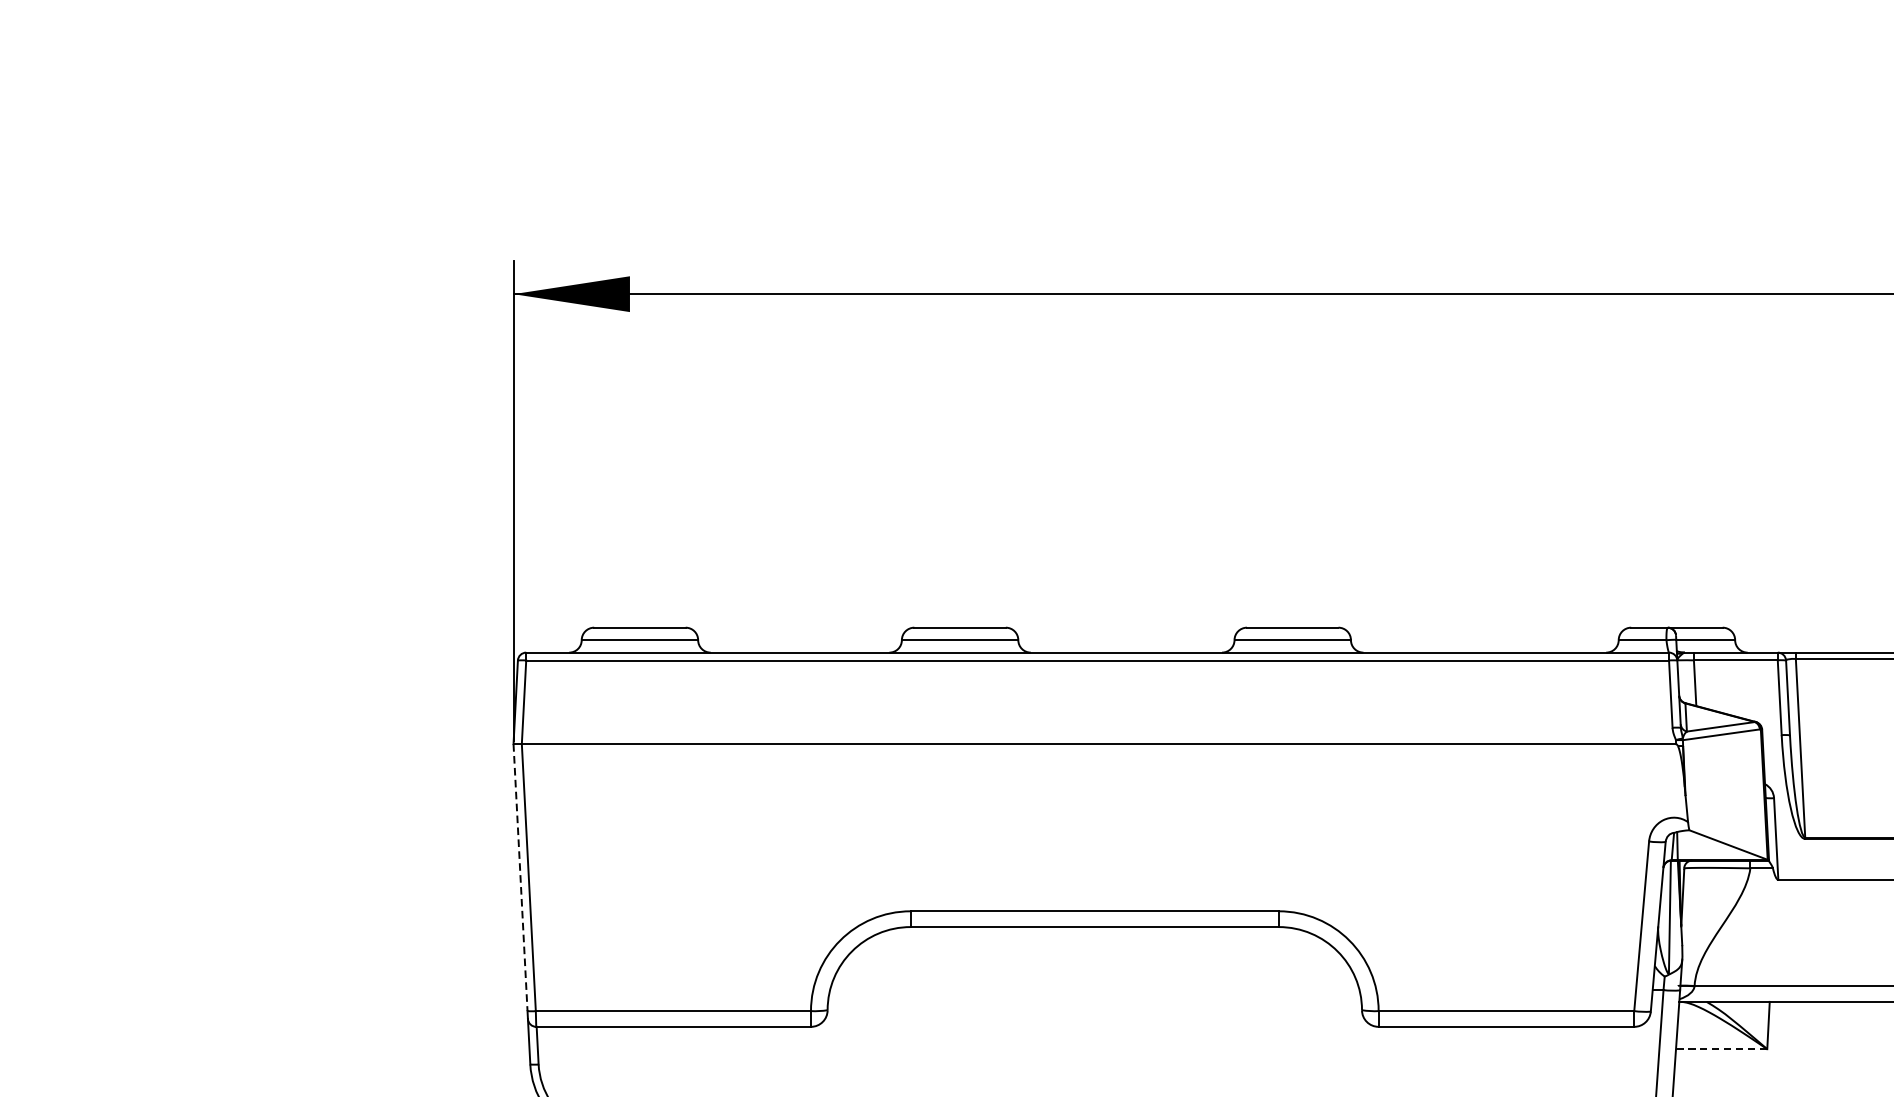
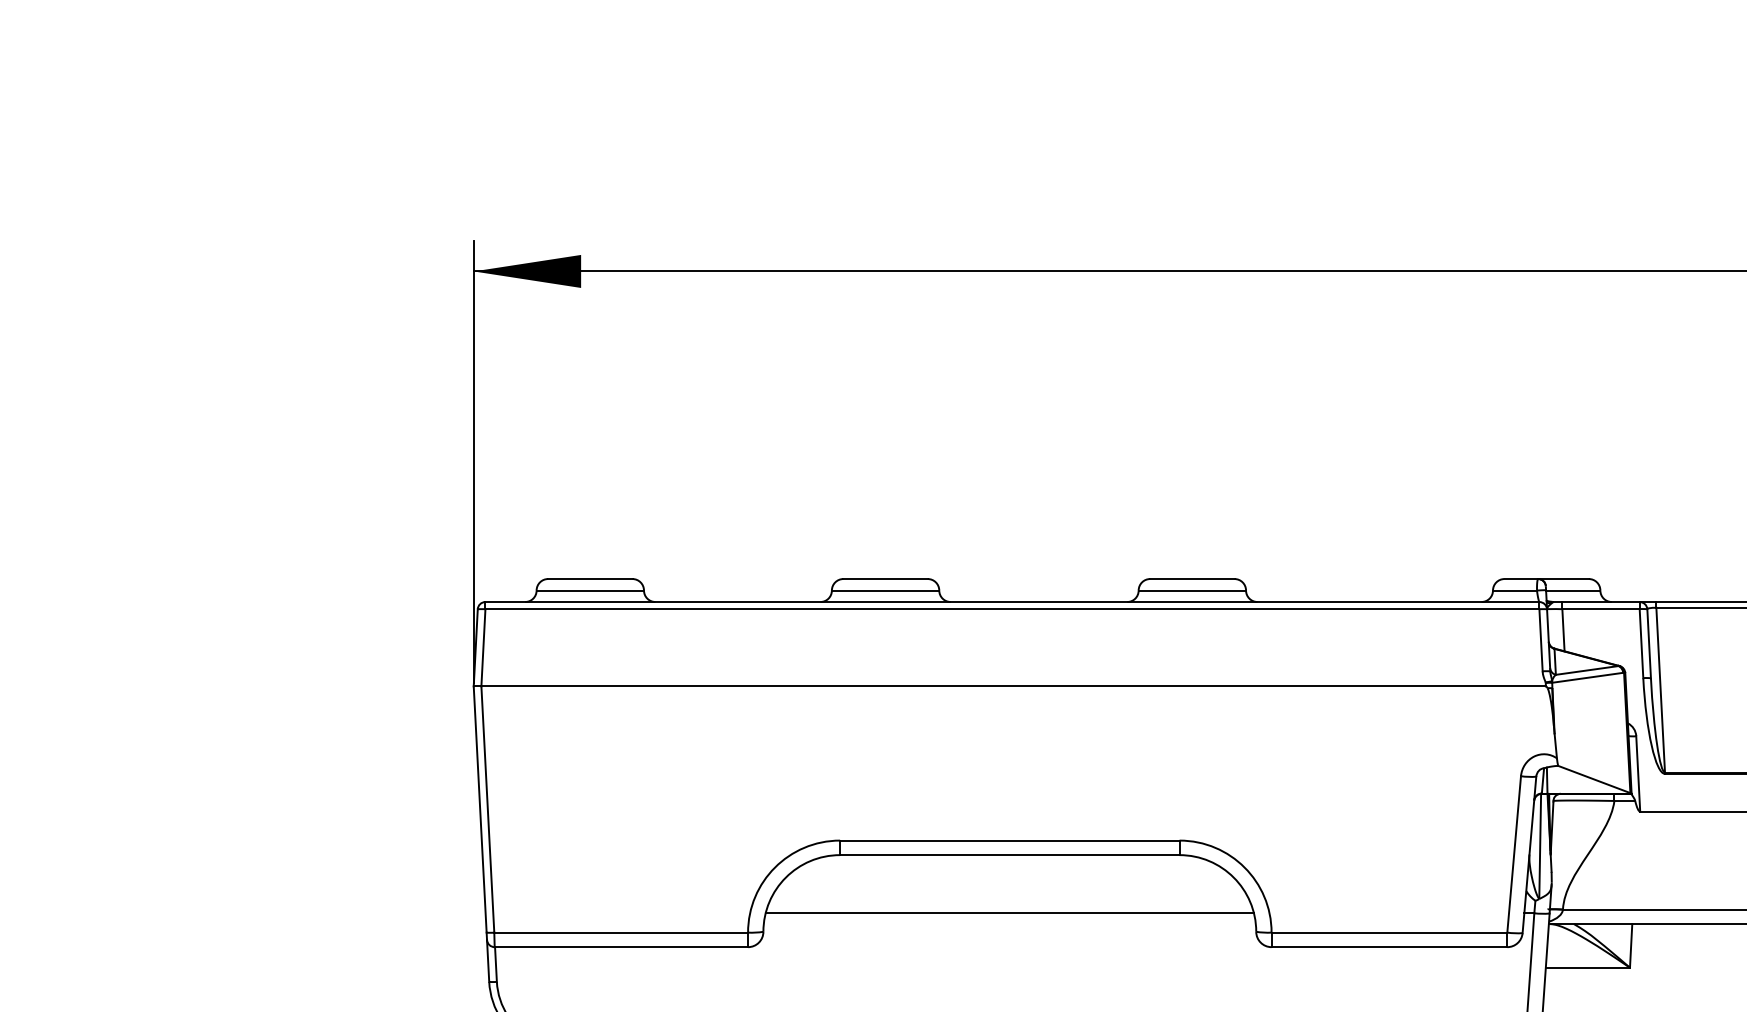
line: (520, 878) -> (480, 810), dashed -> solid
line: (1094, 990) -> (1009, 913), added
line: (1722, 1048) -> (1588, 967), dashed -> solid

